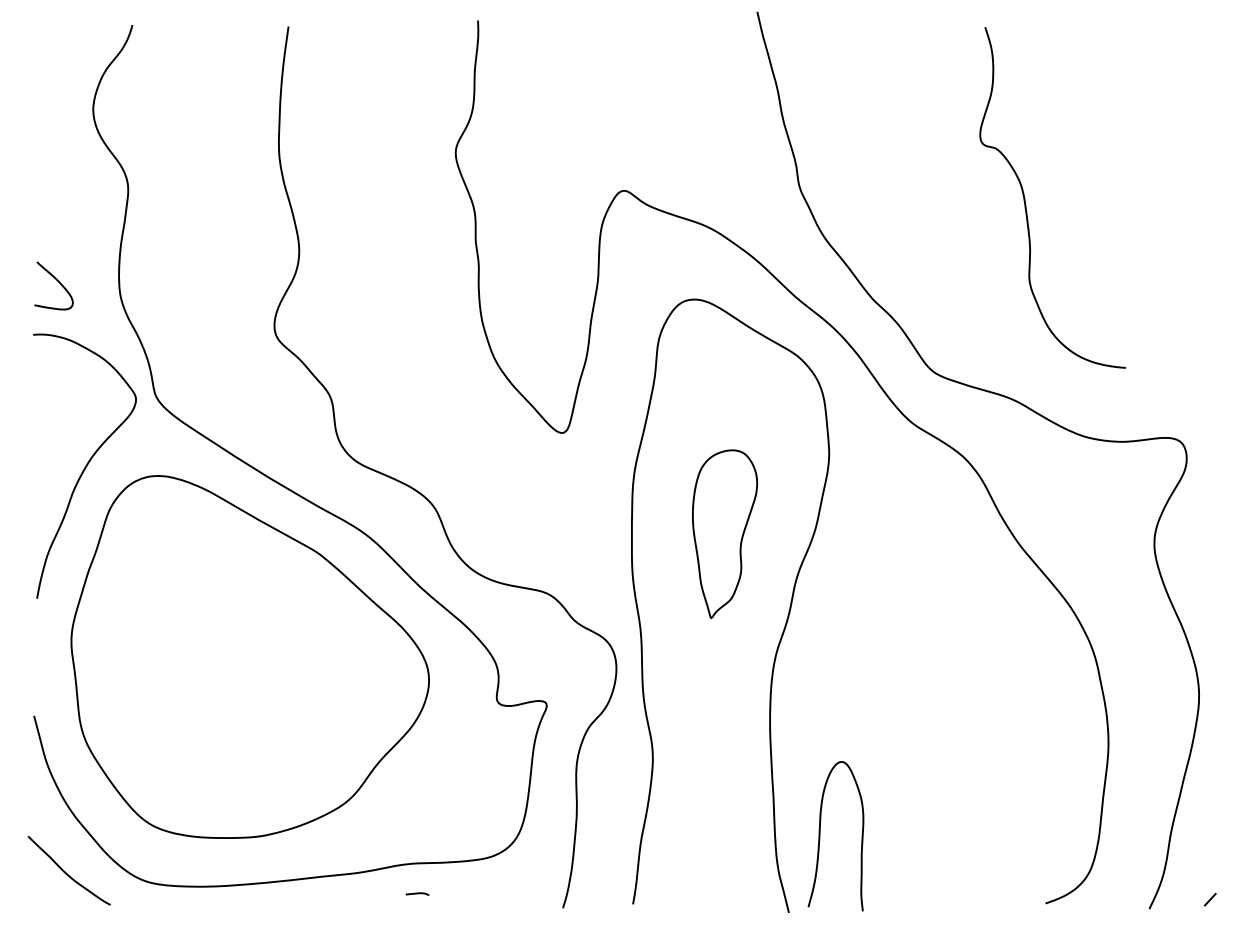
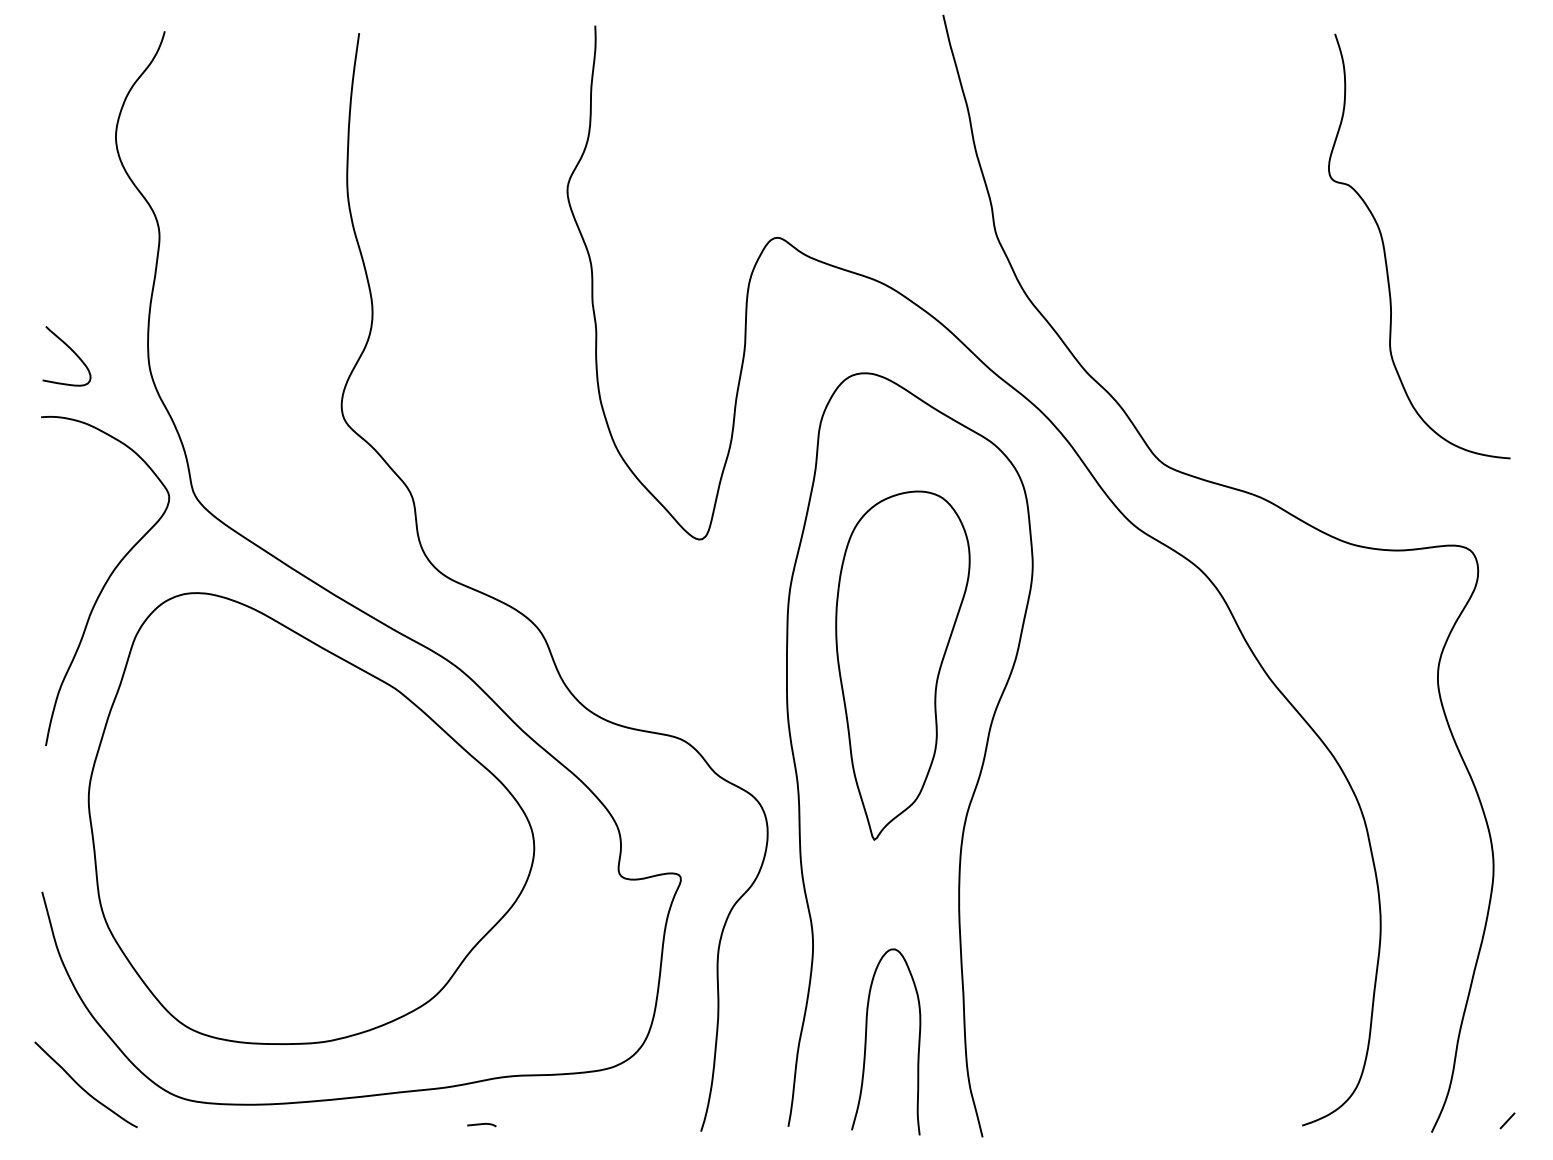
curve: (1025, 200) -> (1385, 249), moved
part: (724, 534) -> (902, 665), size x1.67
curve: (820, 835) -> (866, 1041), moved
curve: (417, 893) -> (481, 1124), moved

